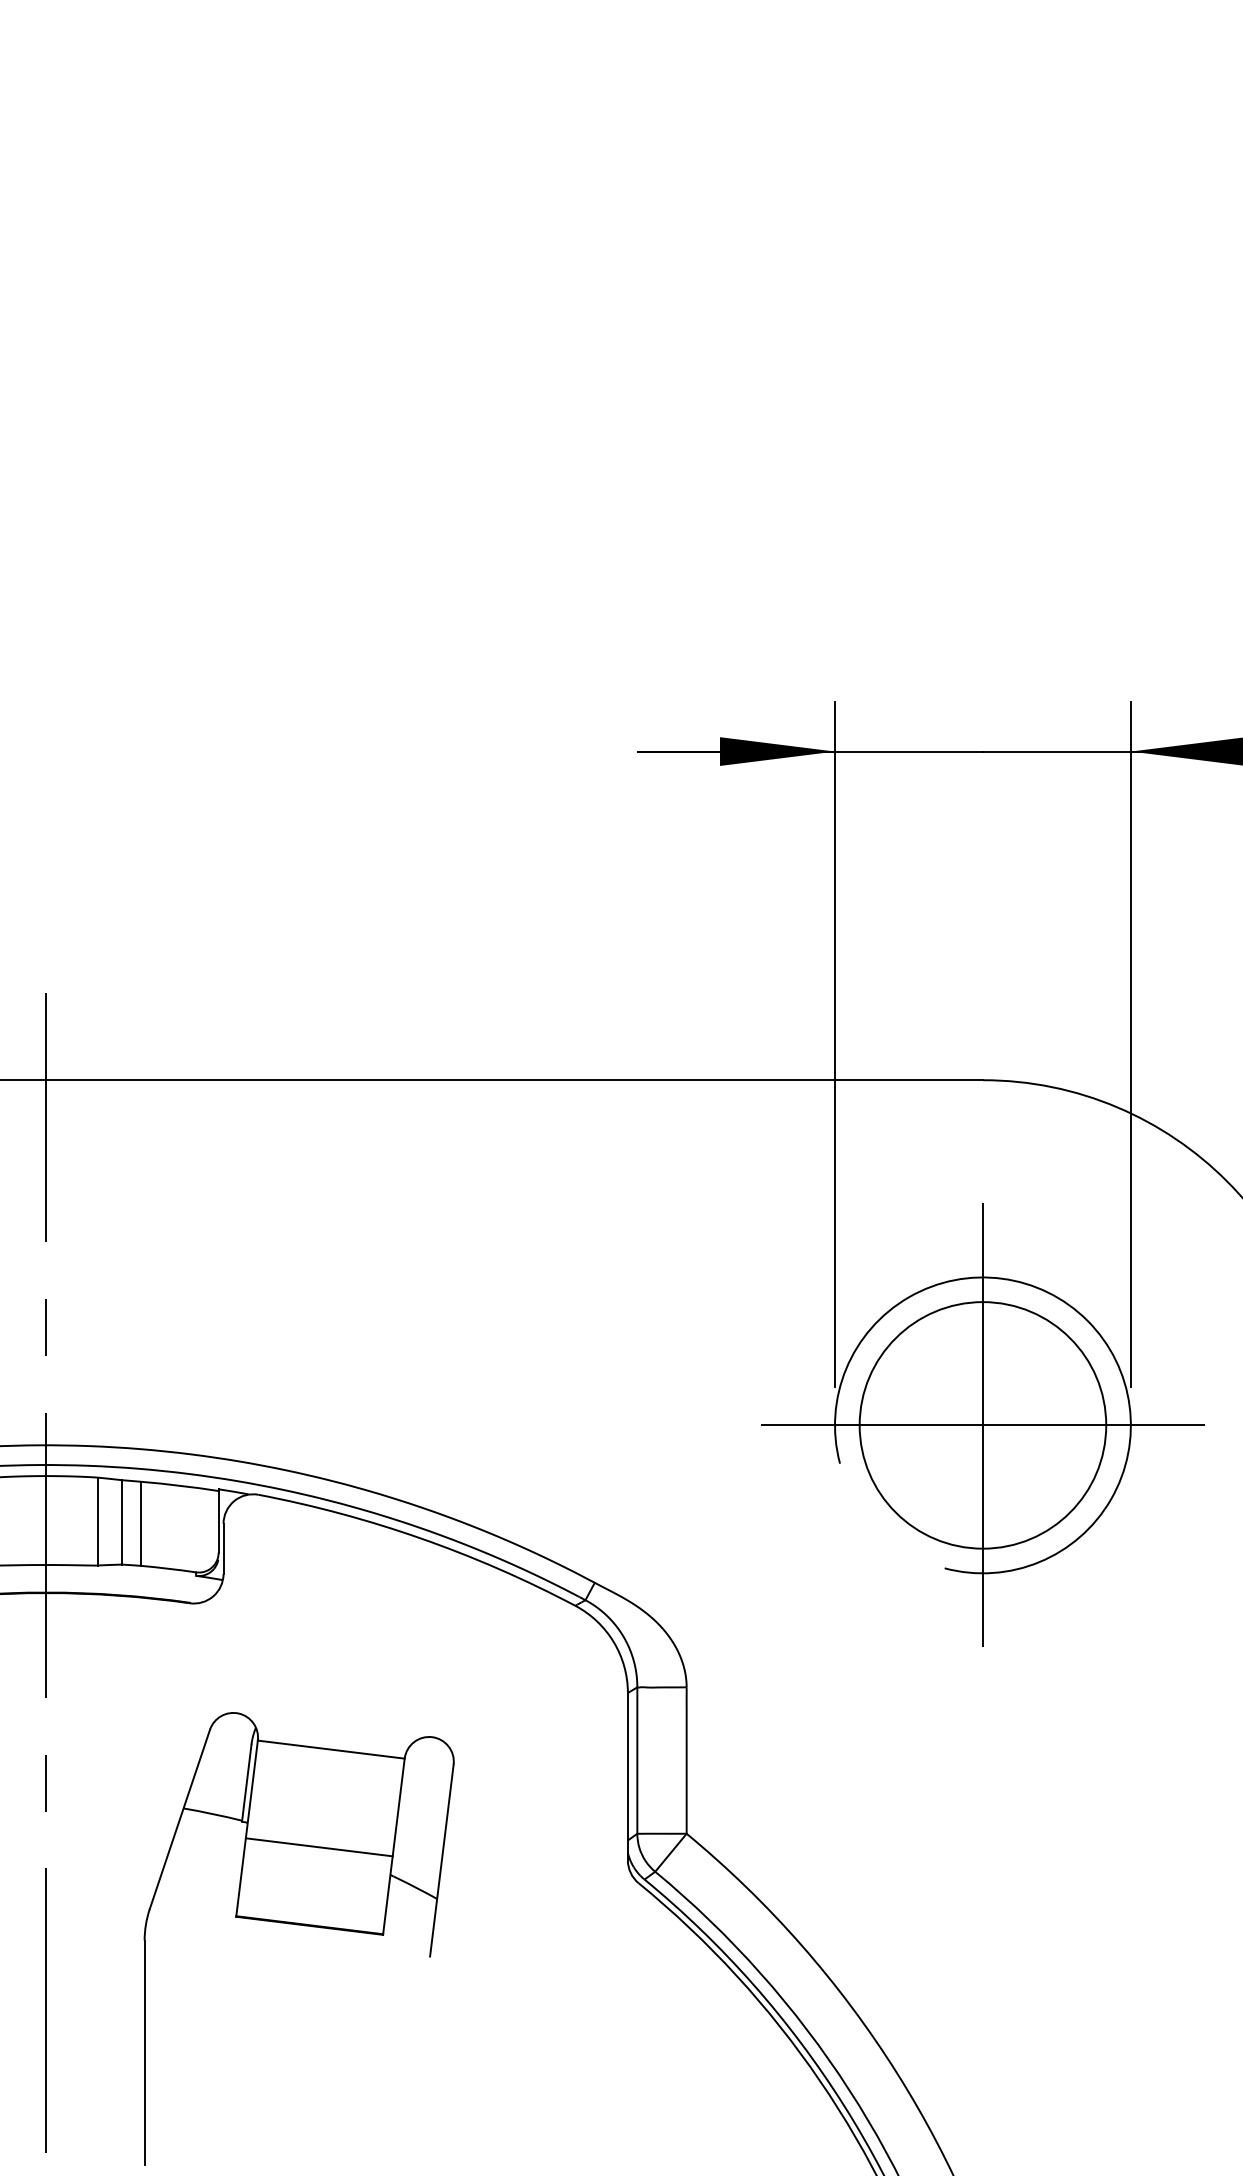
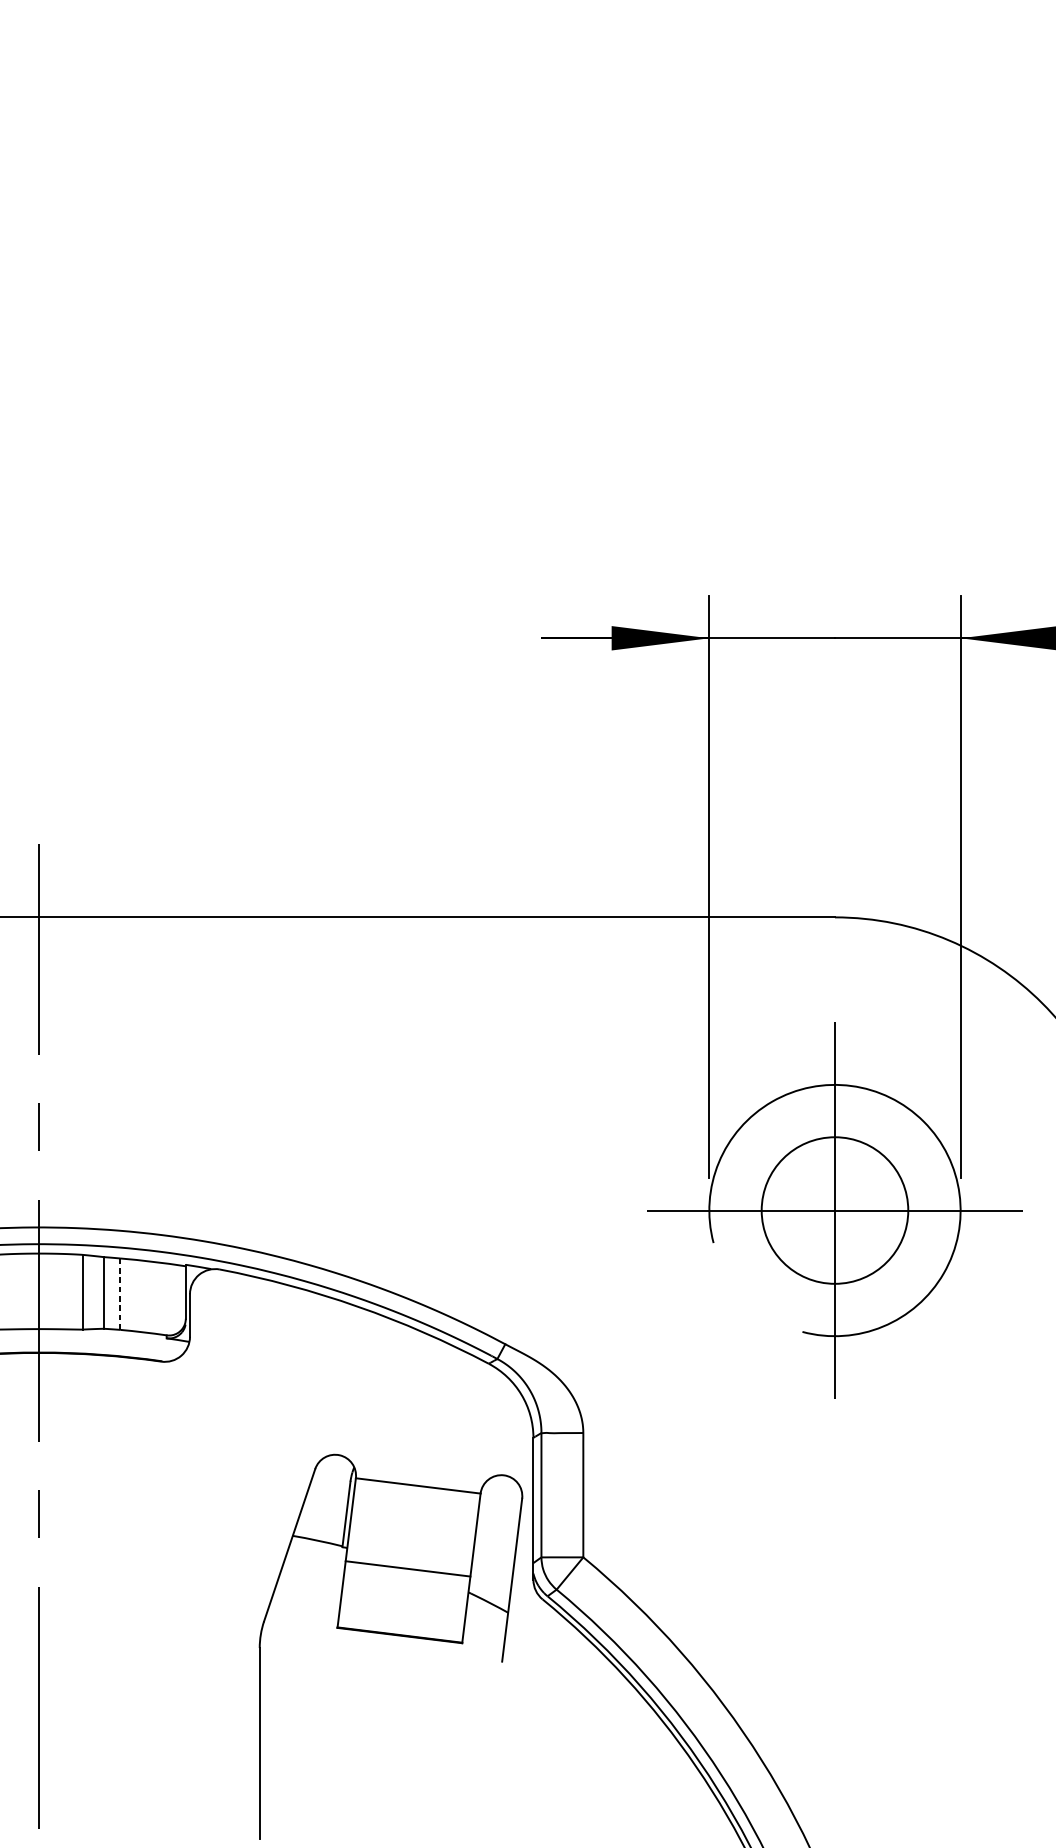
circle: (982, 1425) -> (834, 1210), size x0.7
line: (141, 1524) -> (120, 1294), solid -> dashed
part: (298, 1925) -> (390, 1635), moved

